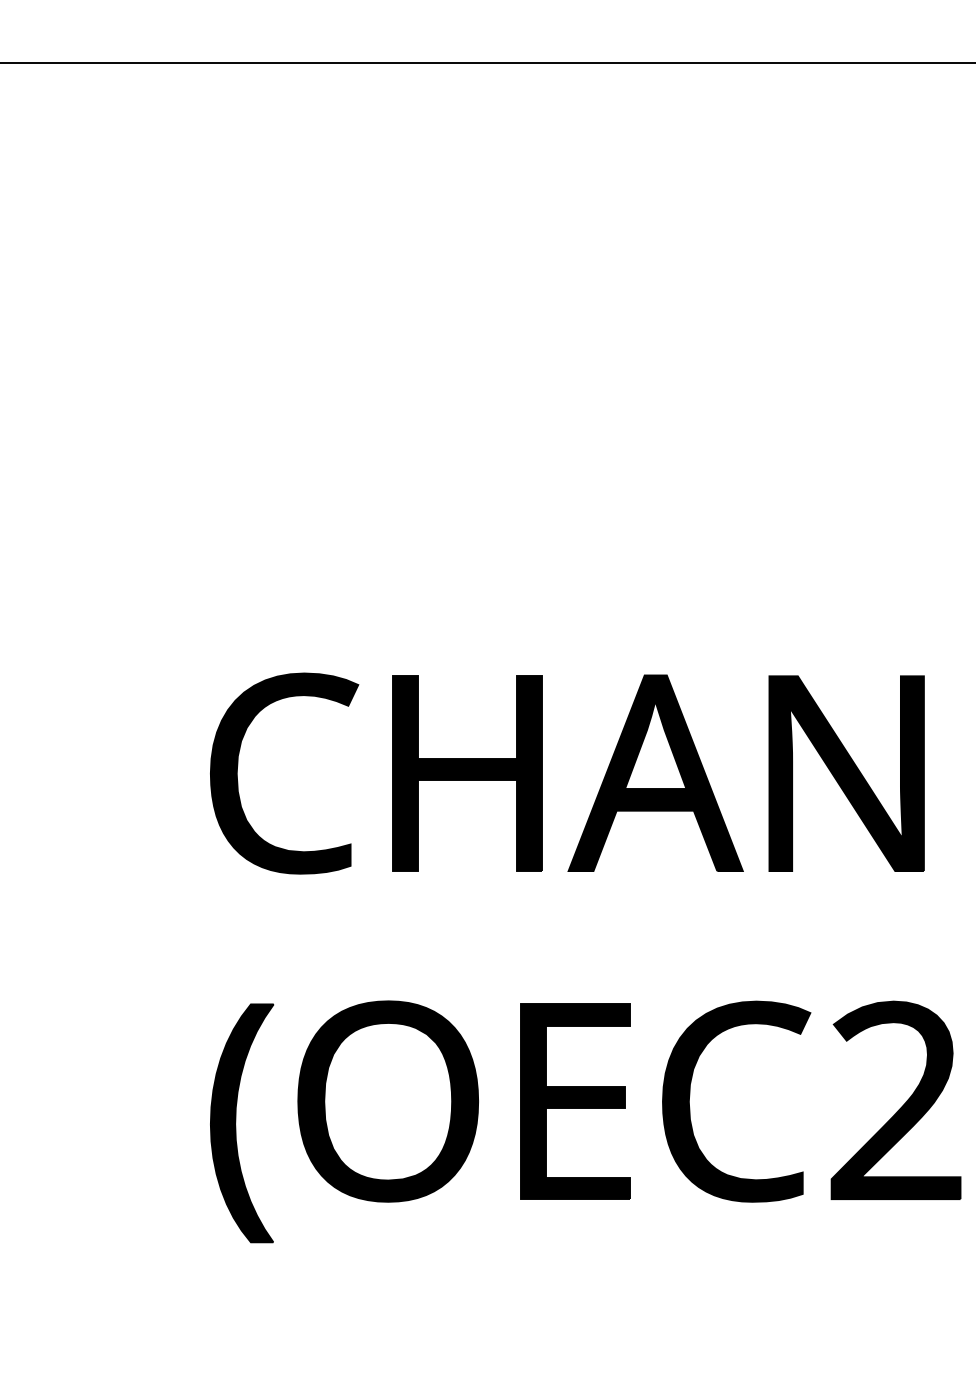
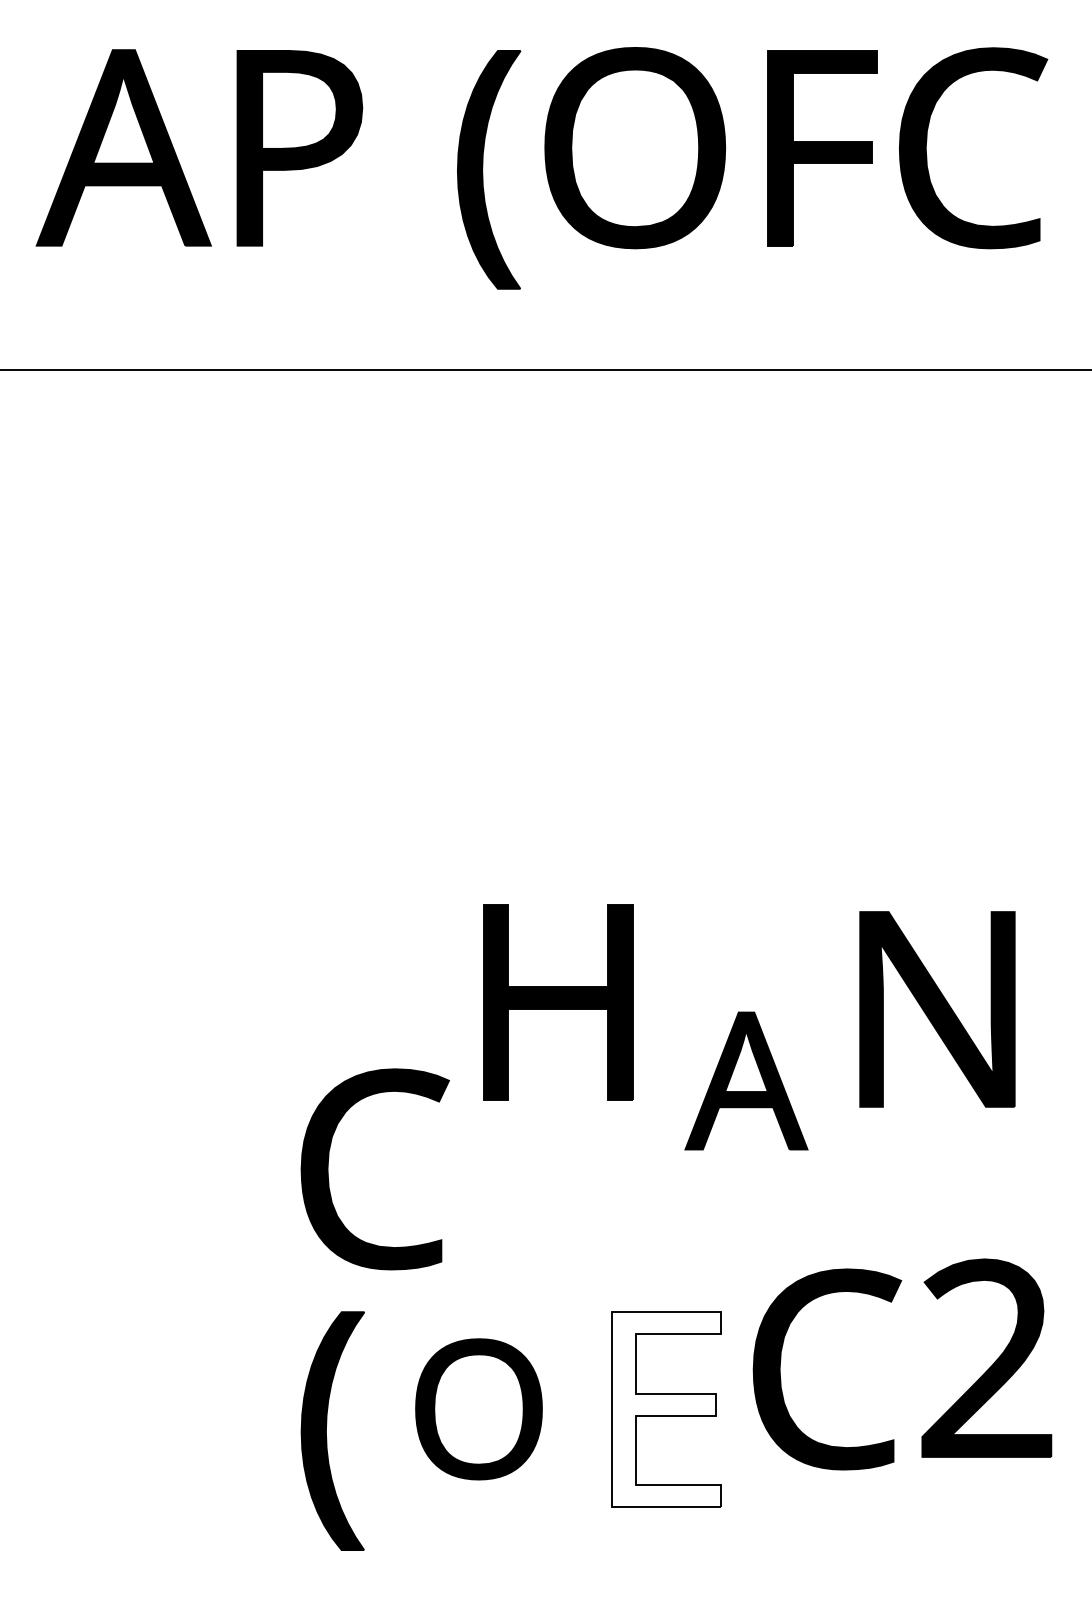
part: (655, 772) -> (746, 1080), size x0.7
part: (237, 773) -> (328, 1169), moved
part: (467, 773) -> (558, 1002), moved
part: (846, 773) -> (937, 1009), moved
part: (690, 1092) -> (781, 1360), moved
part: (387, 1101) -> (478, 1409), size x0.7
fill: (574, 1101) -> (665, 1409), removed
part: (902, 1104) -> (993, 1362), moved

